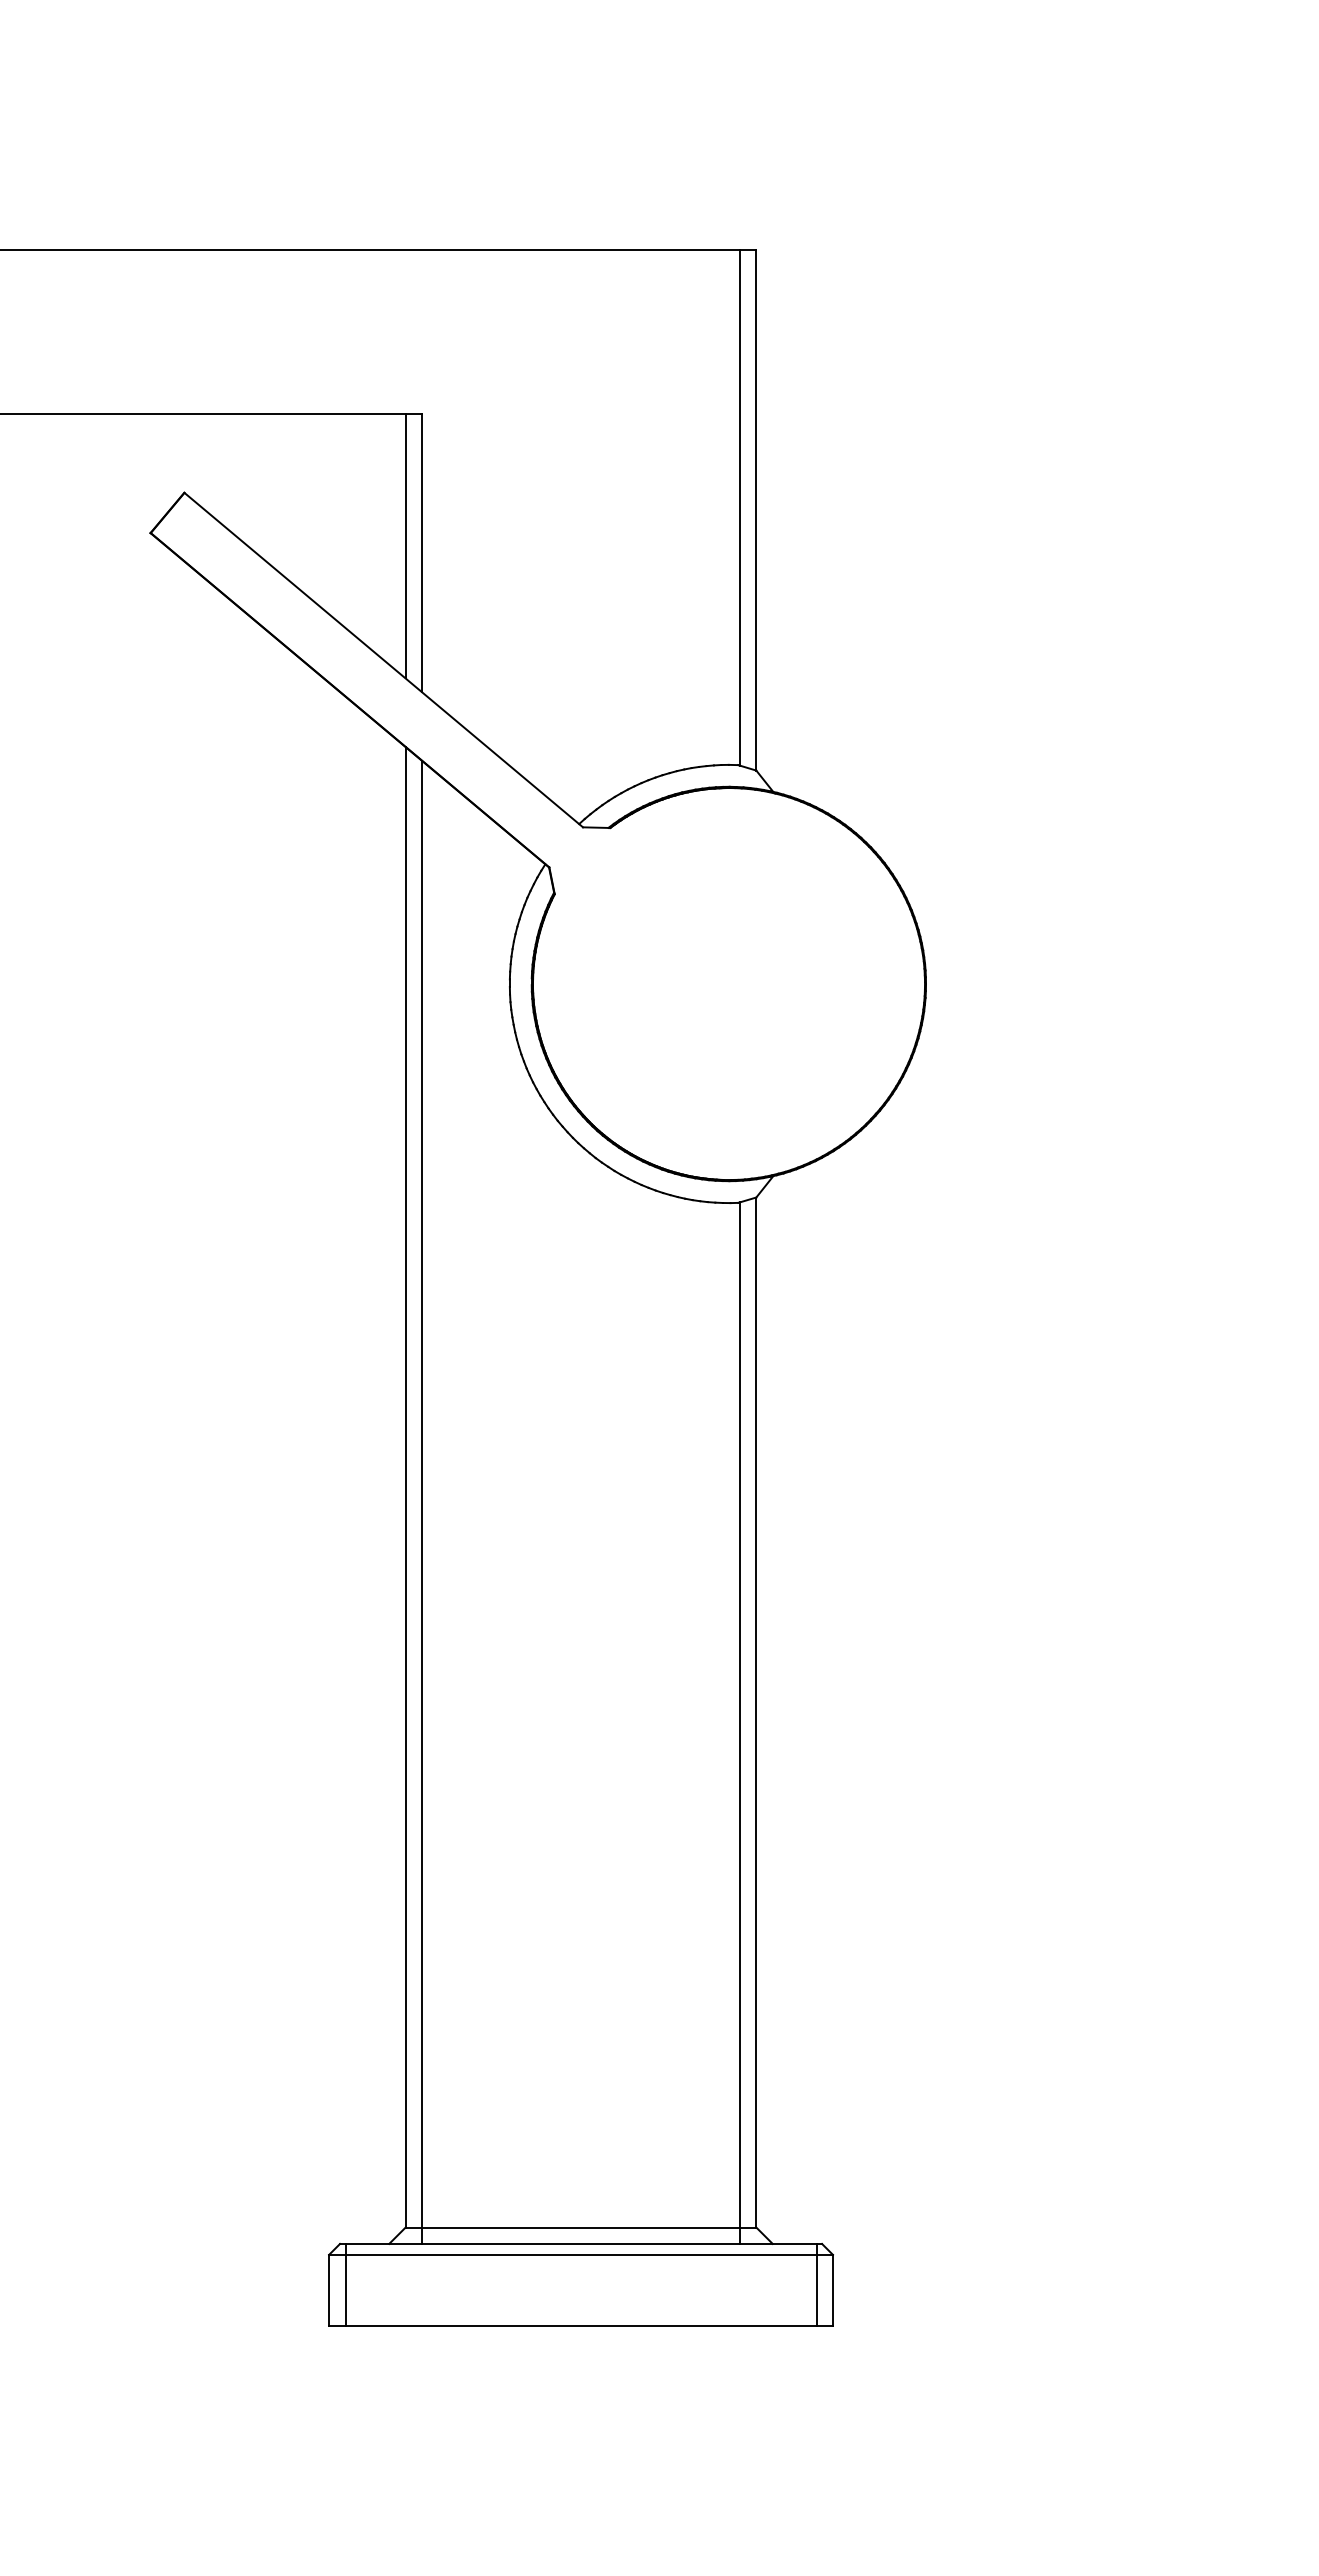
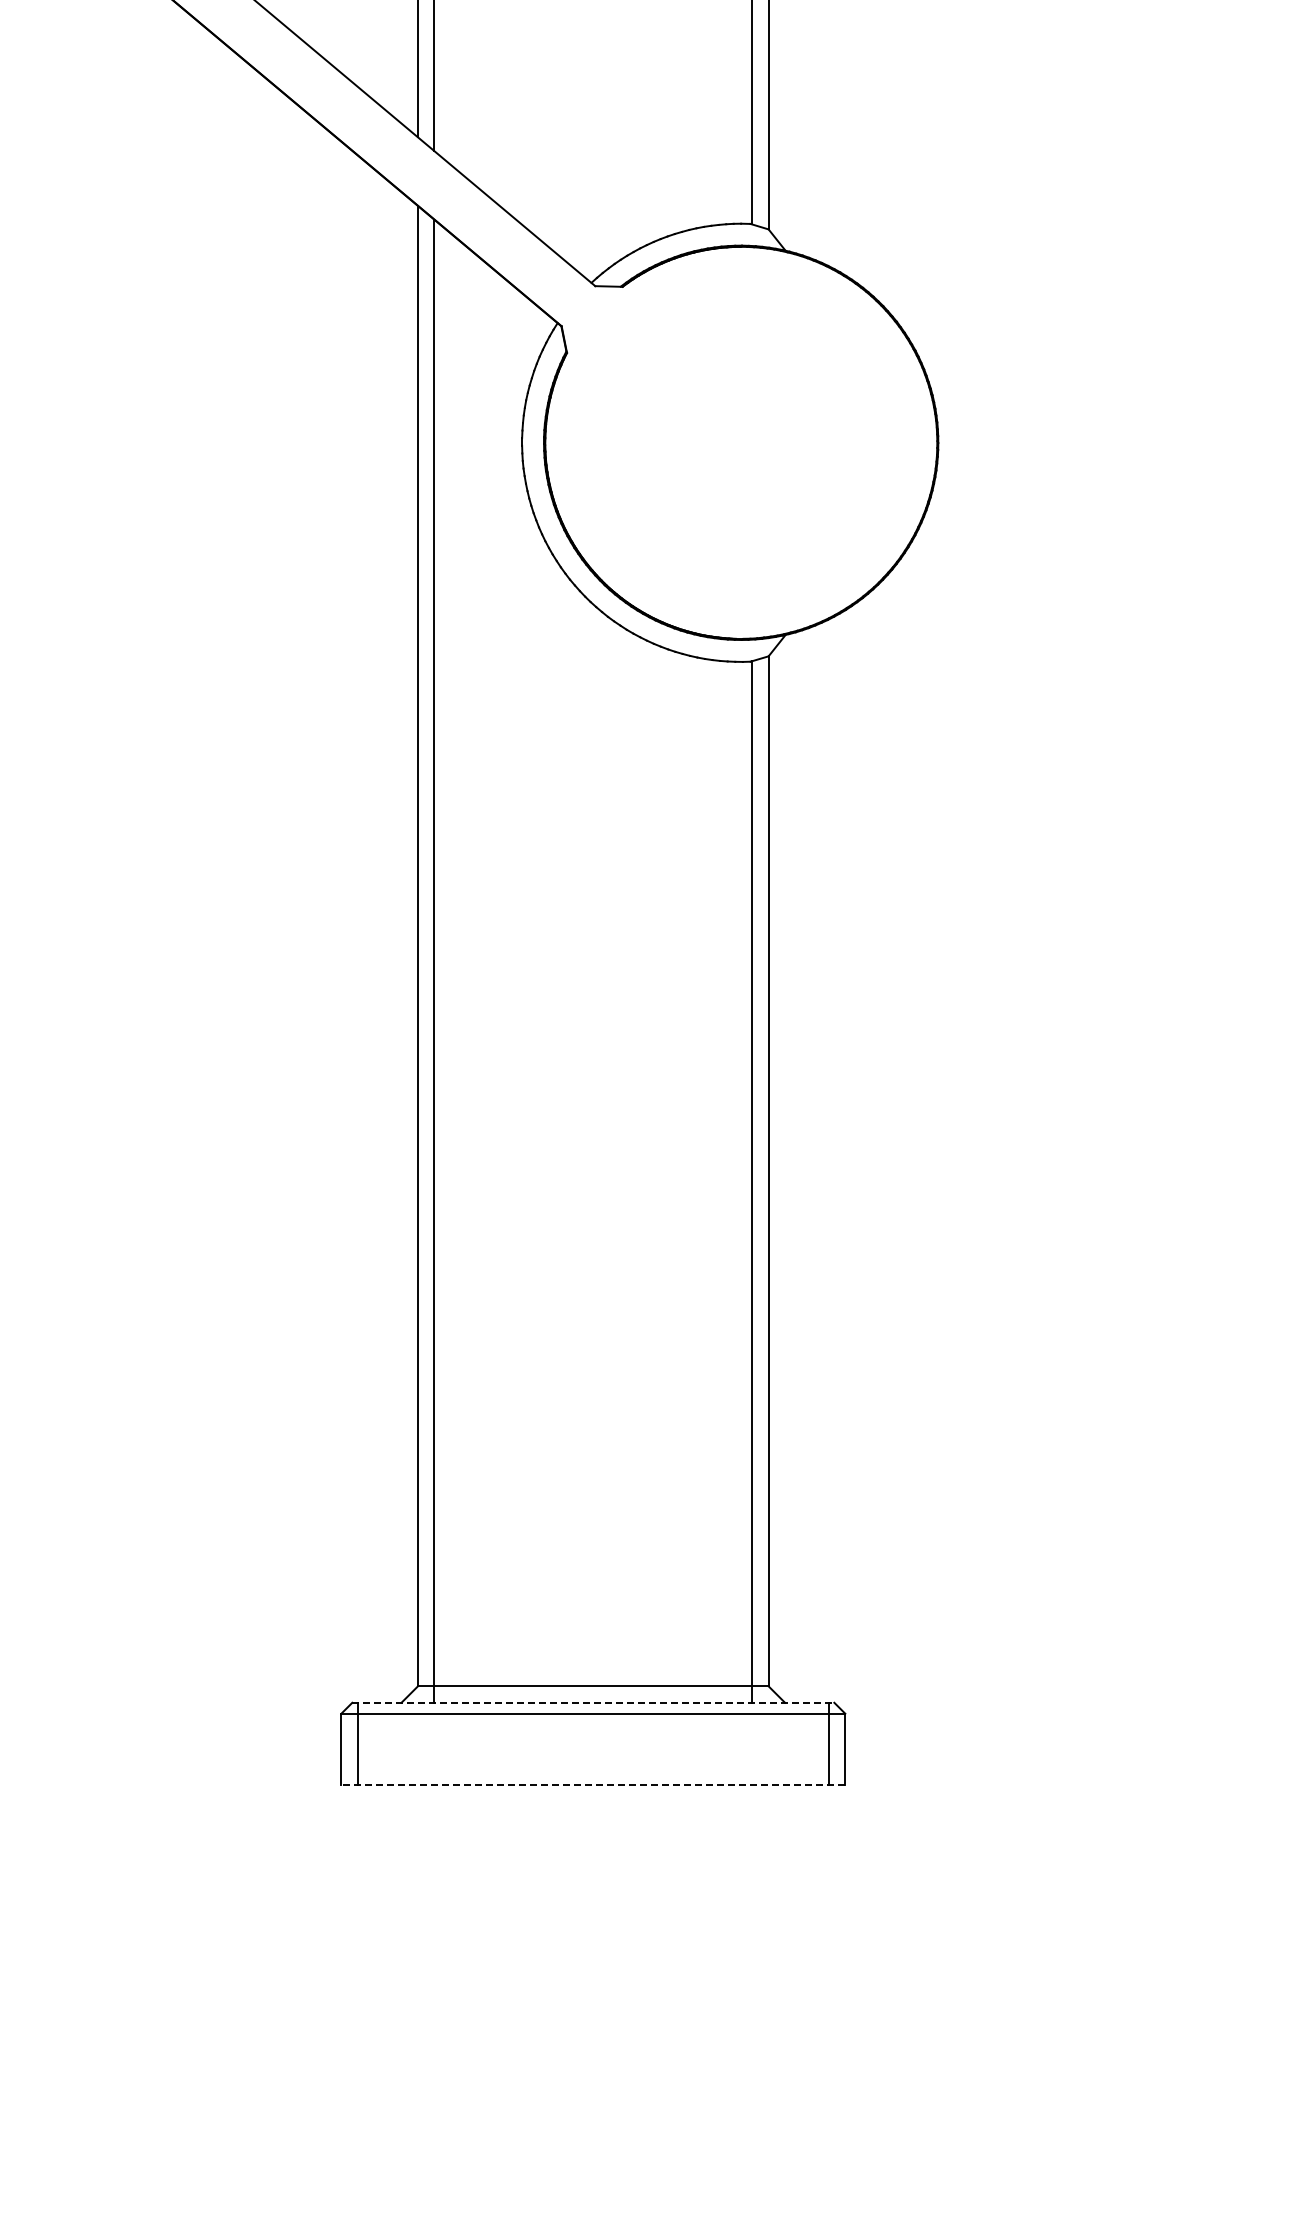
line: (581, 2243) -> (593, 1702), solid -> dashed
line: (581, 2326) -> (593, 1785), solid -> dashed

